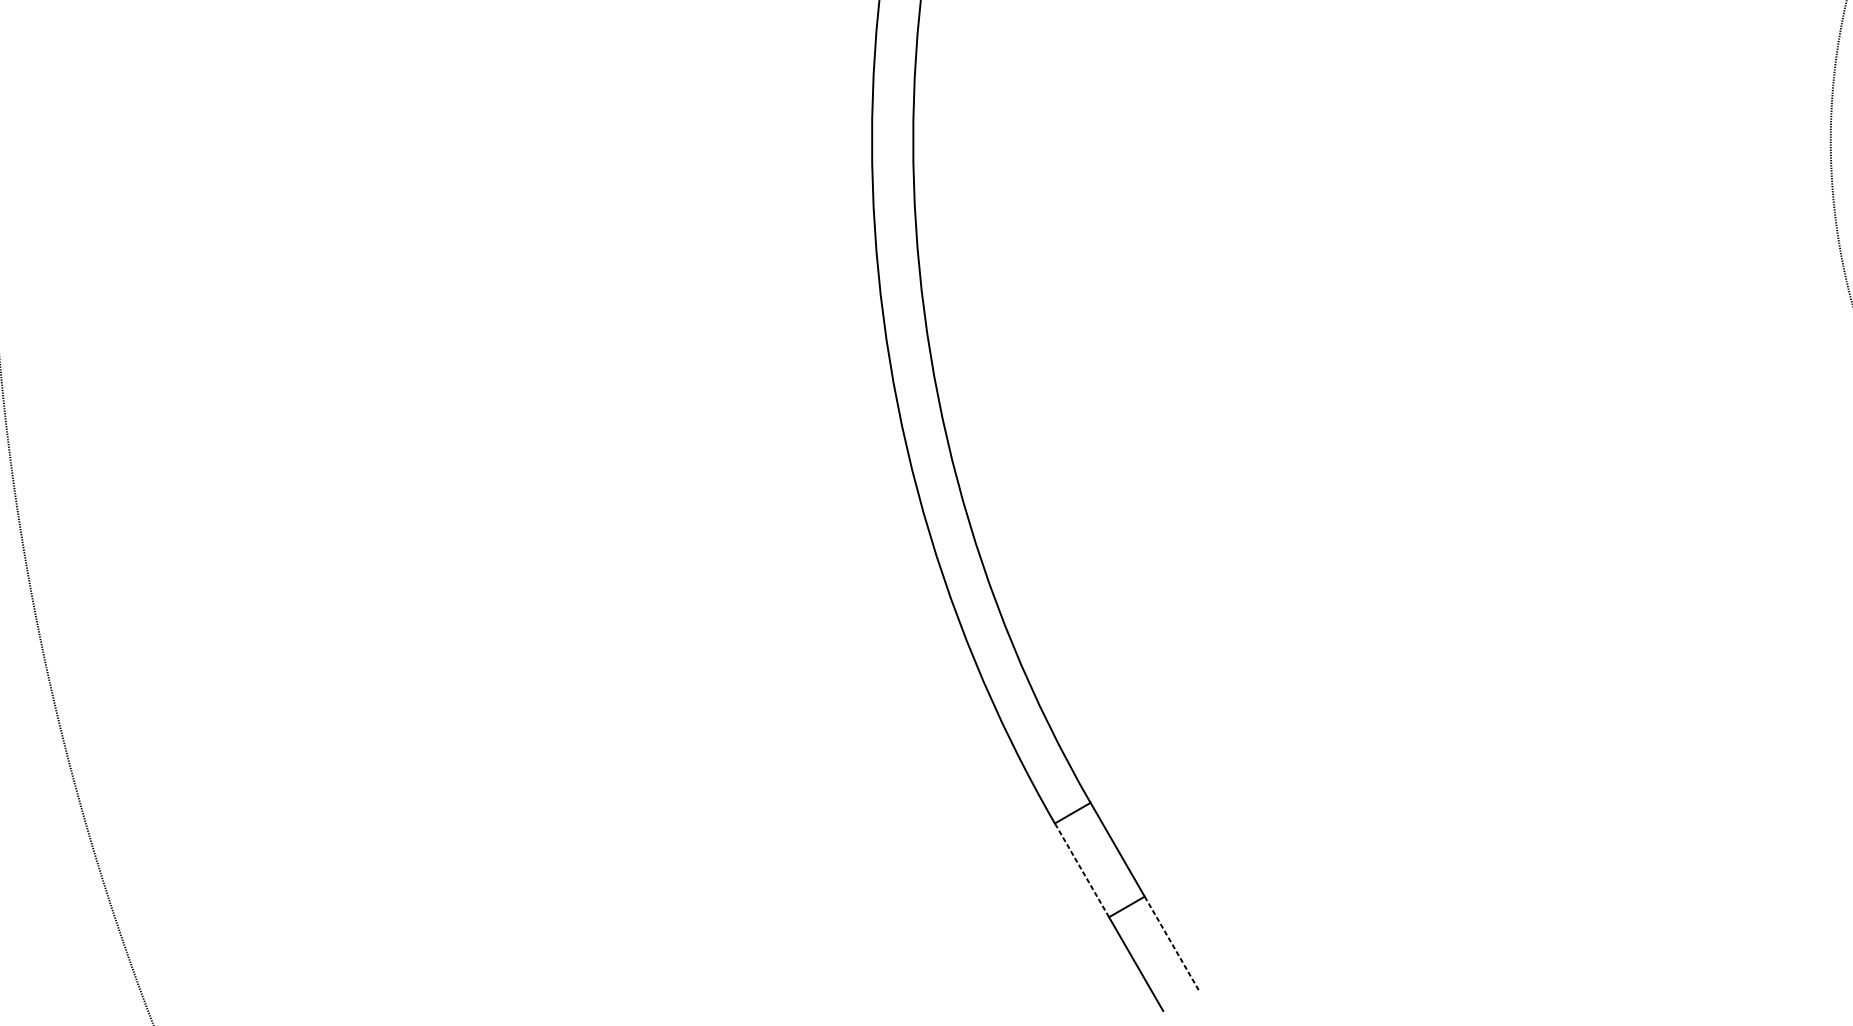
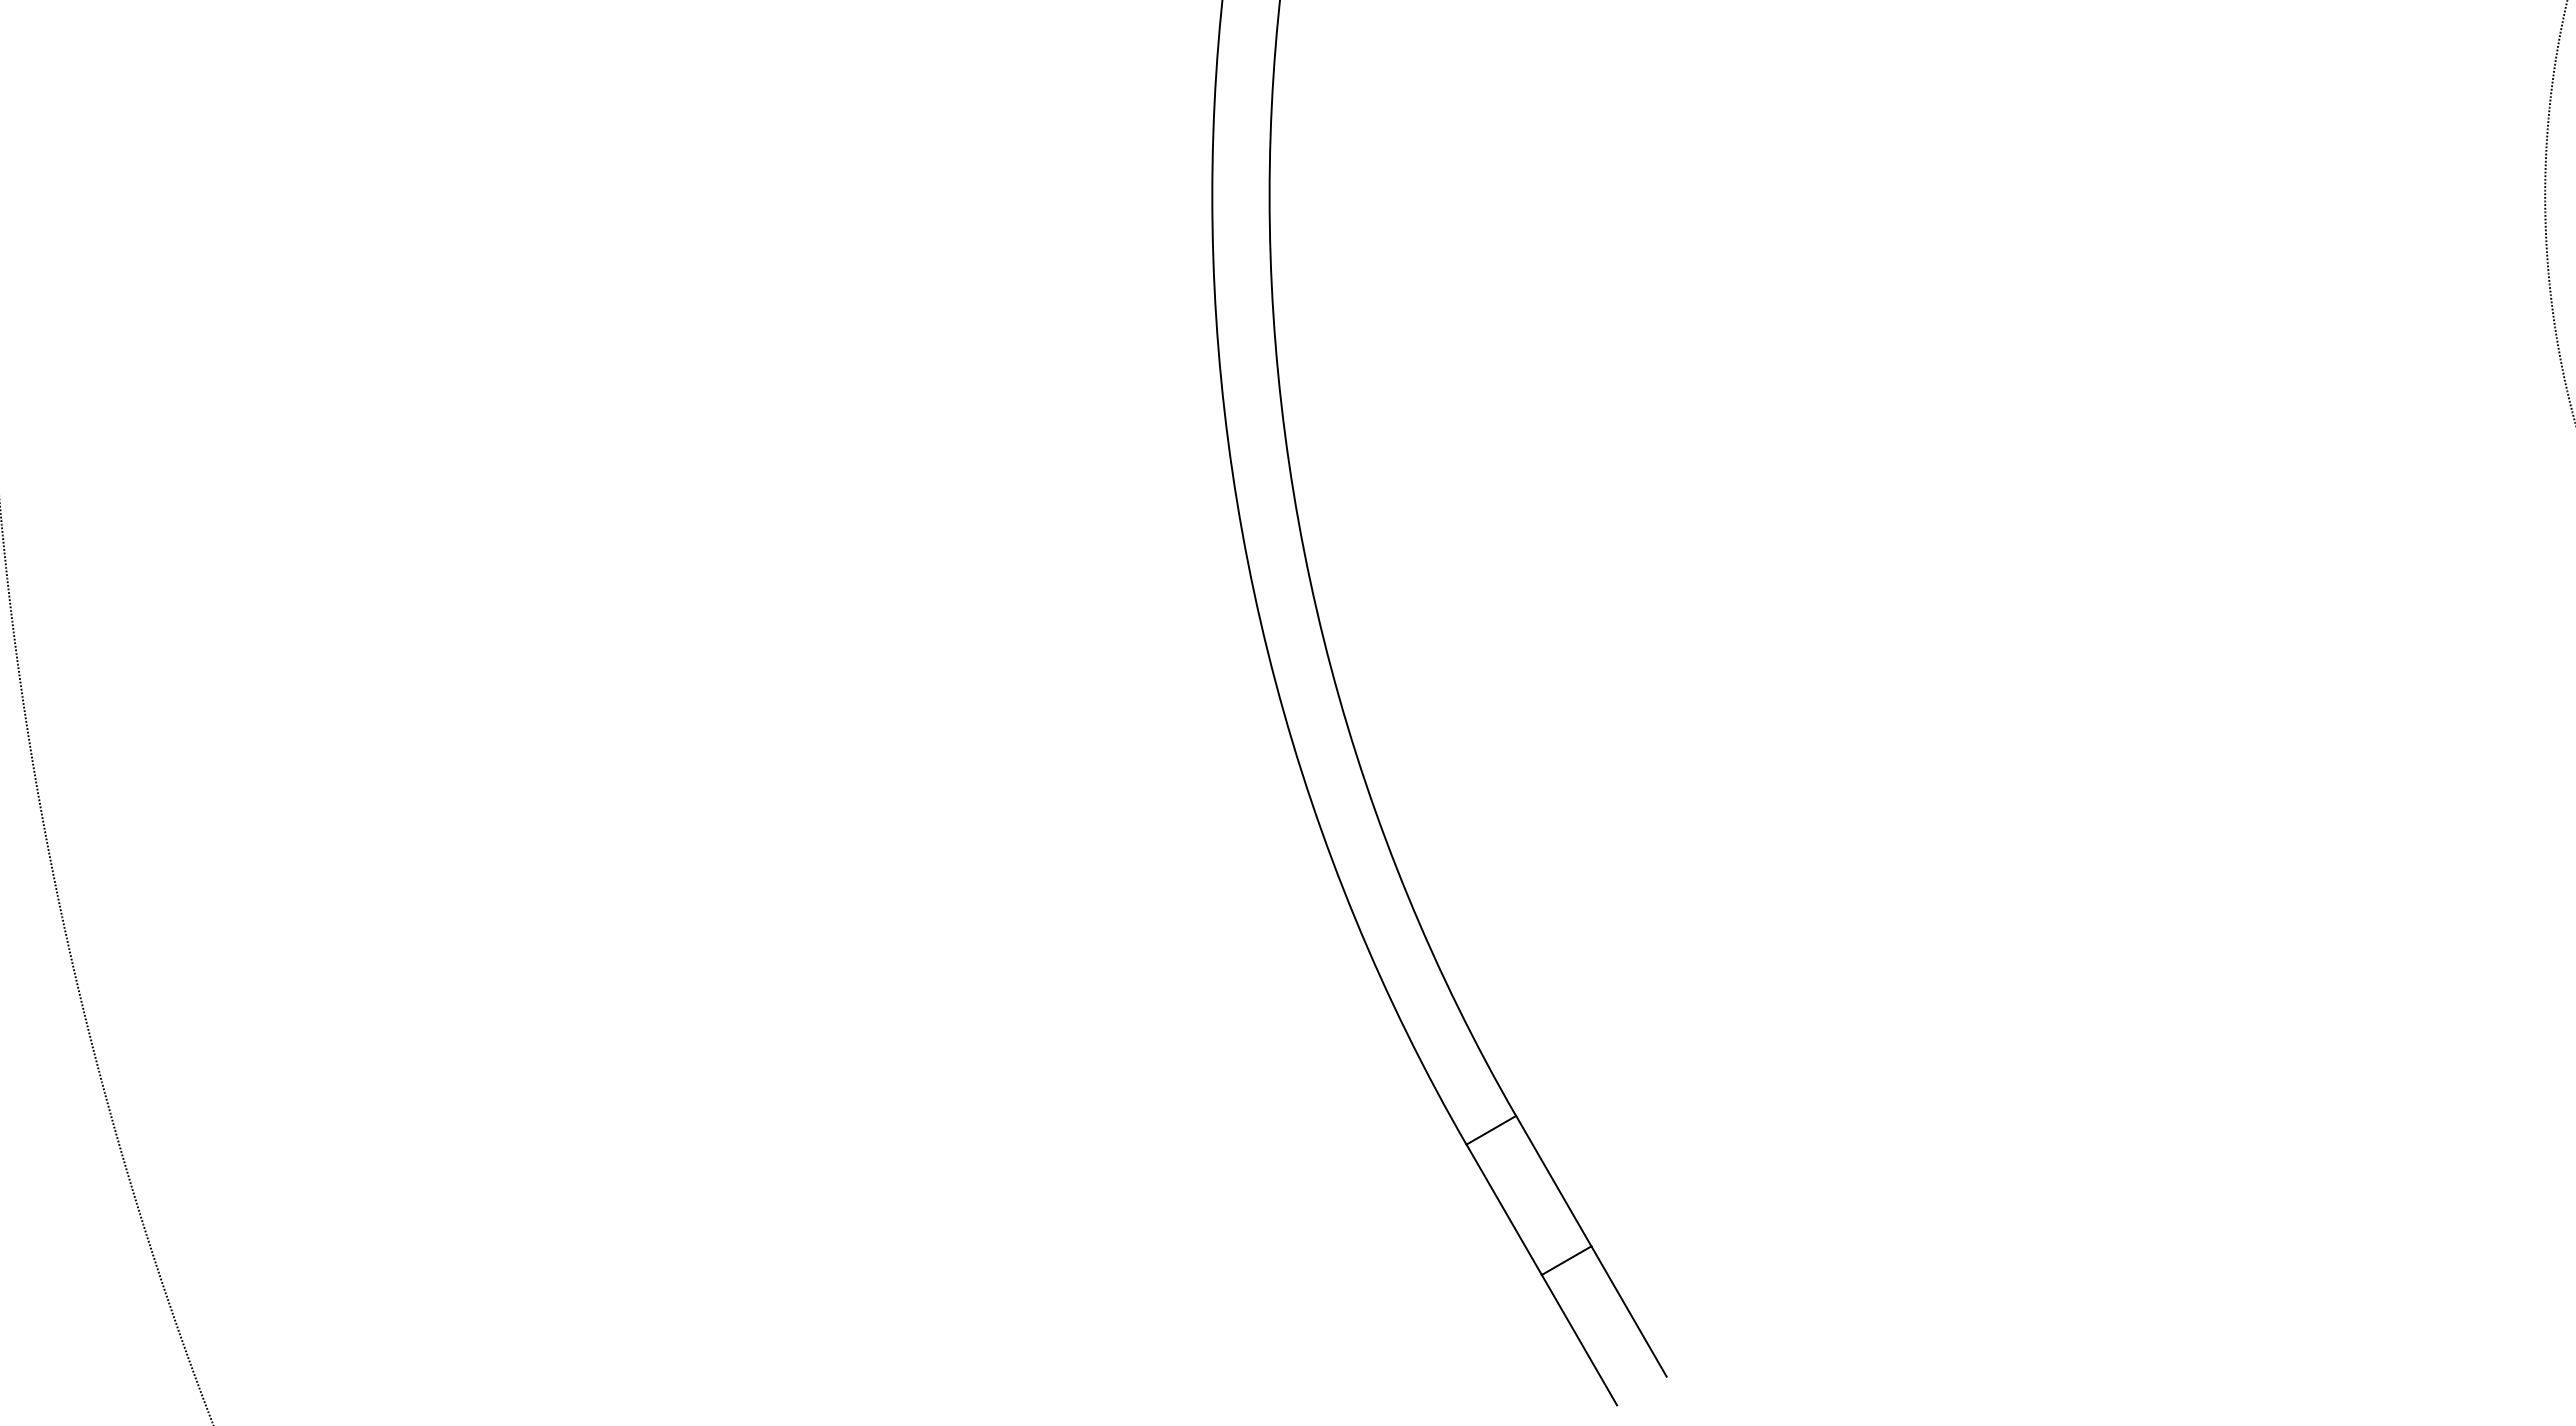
line: (1081, 870) -> (1503, 1209), dashed -> solid
line: (1172, 943) -> (1629, 1311), dashed -> solid

